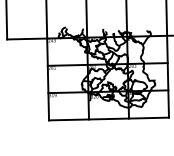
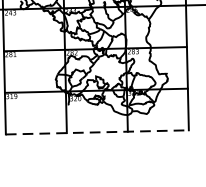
line: (109, 119) -> (98, 133), solid -> dashed

